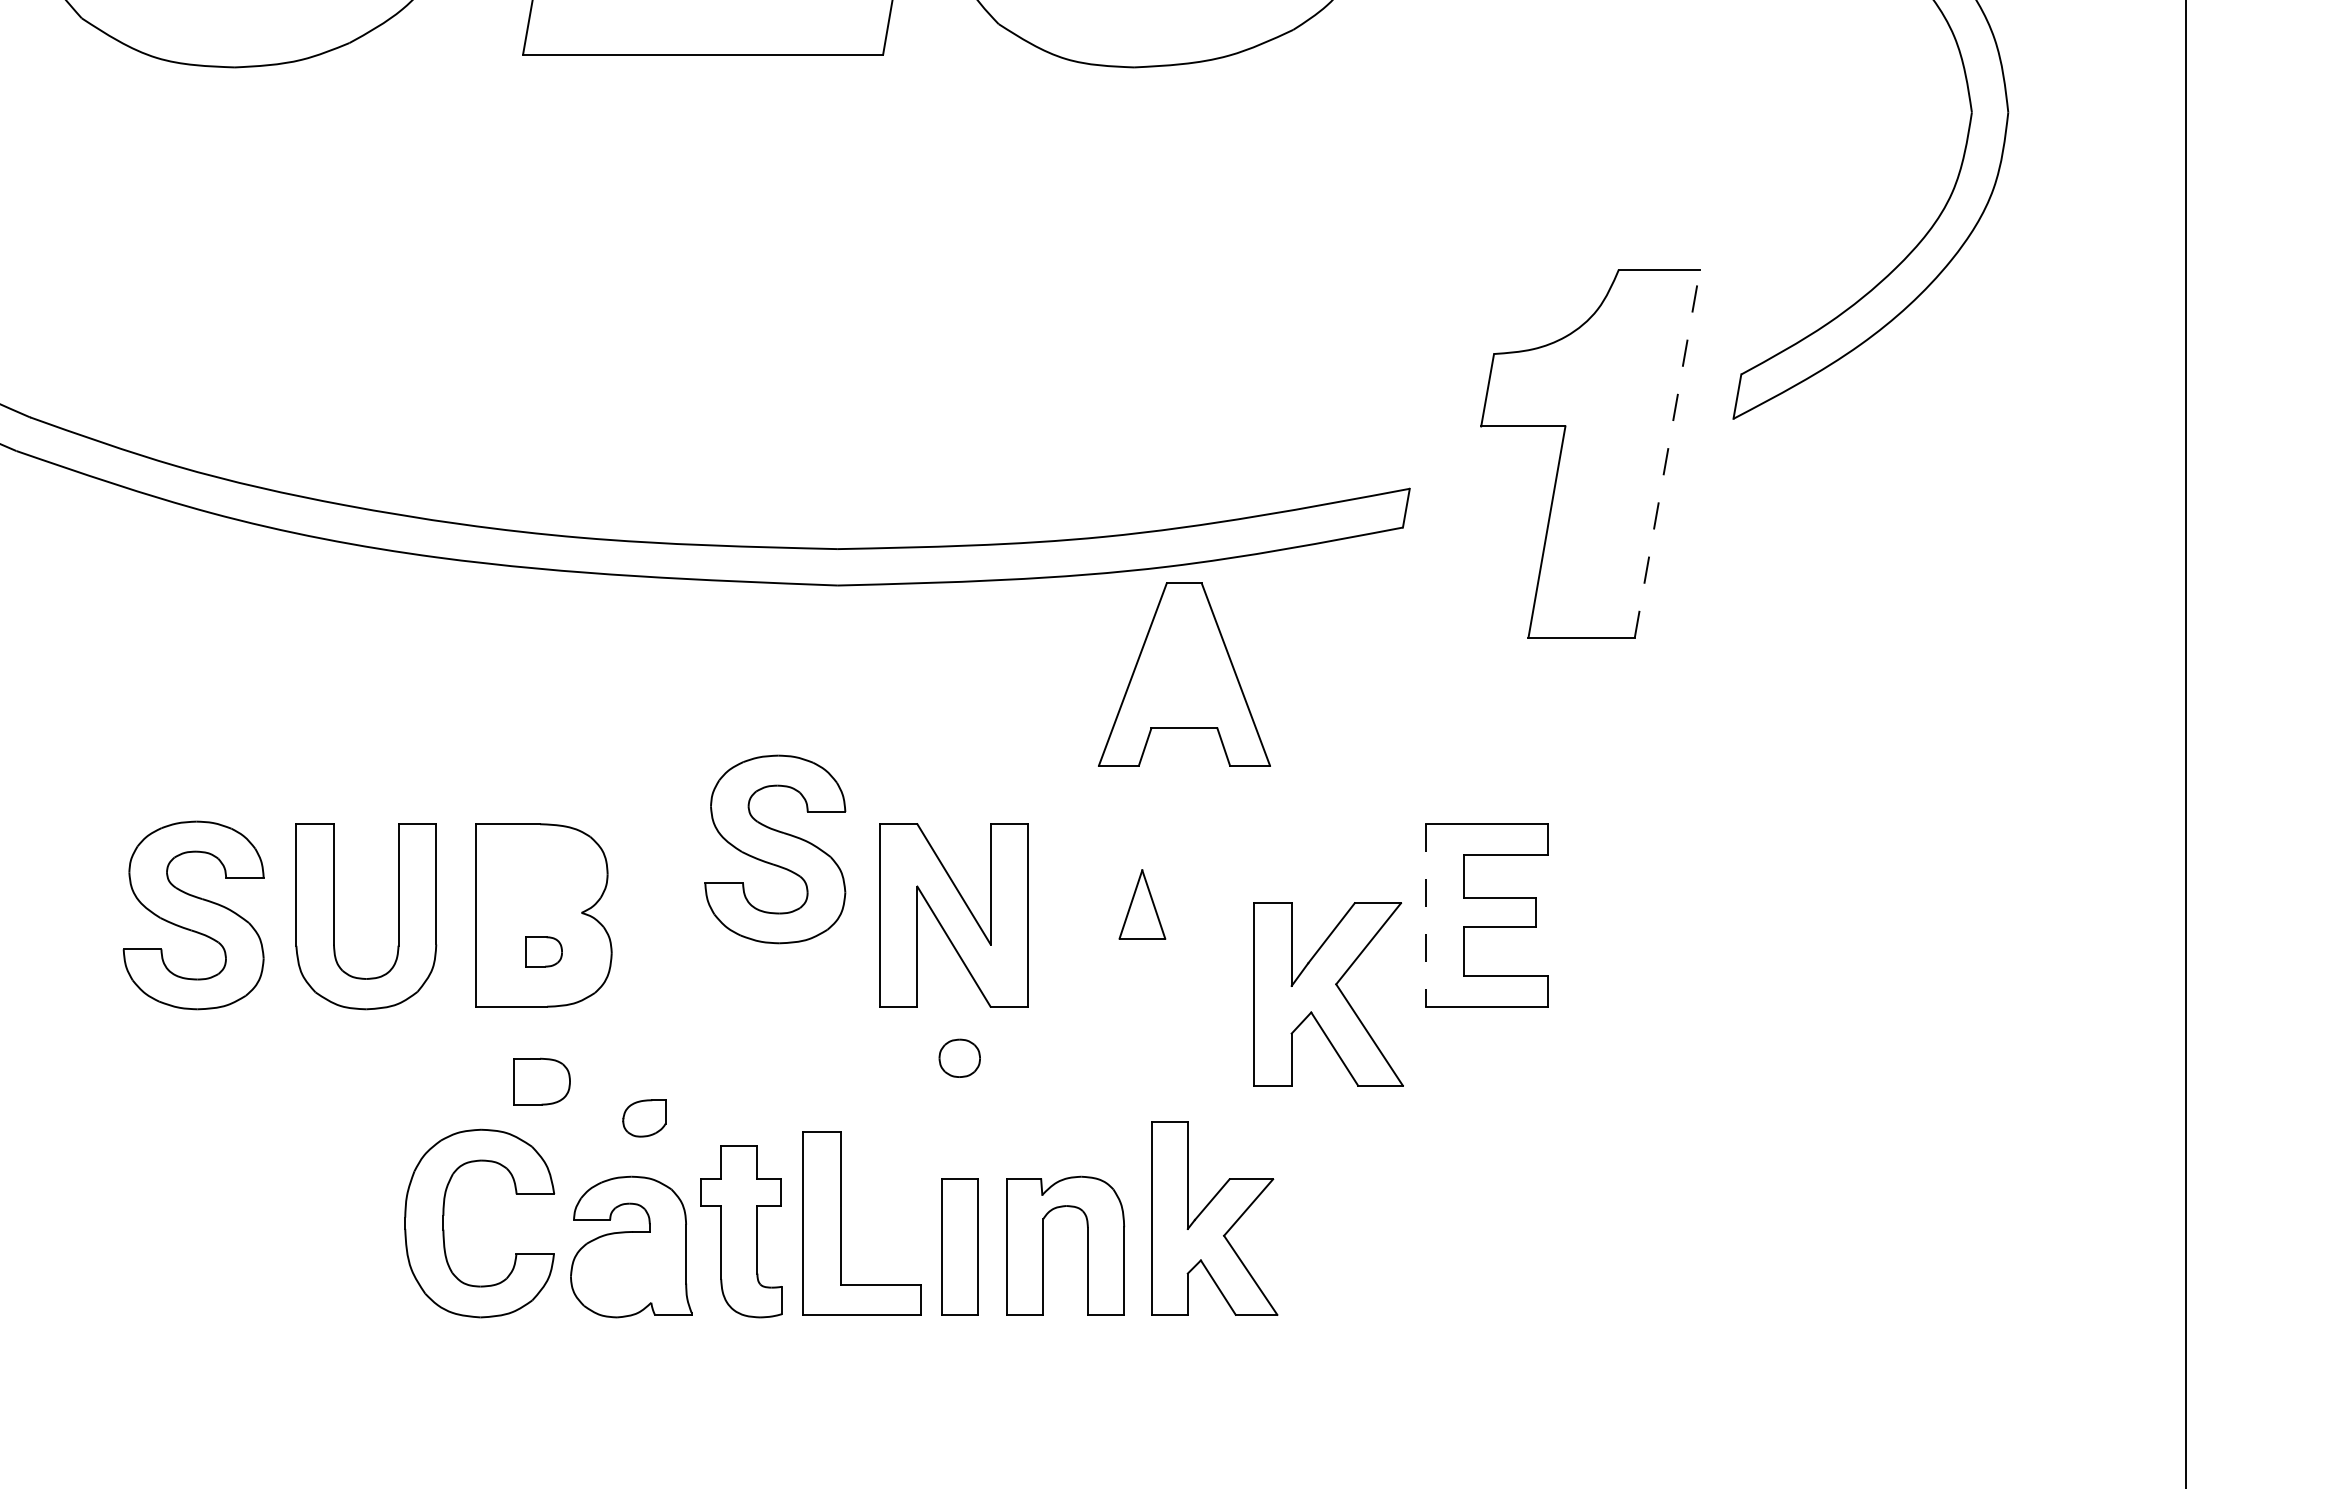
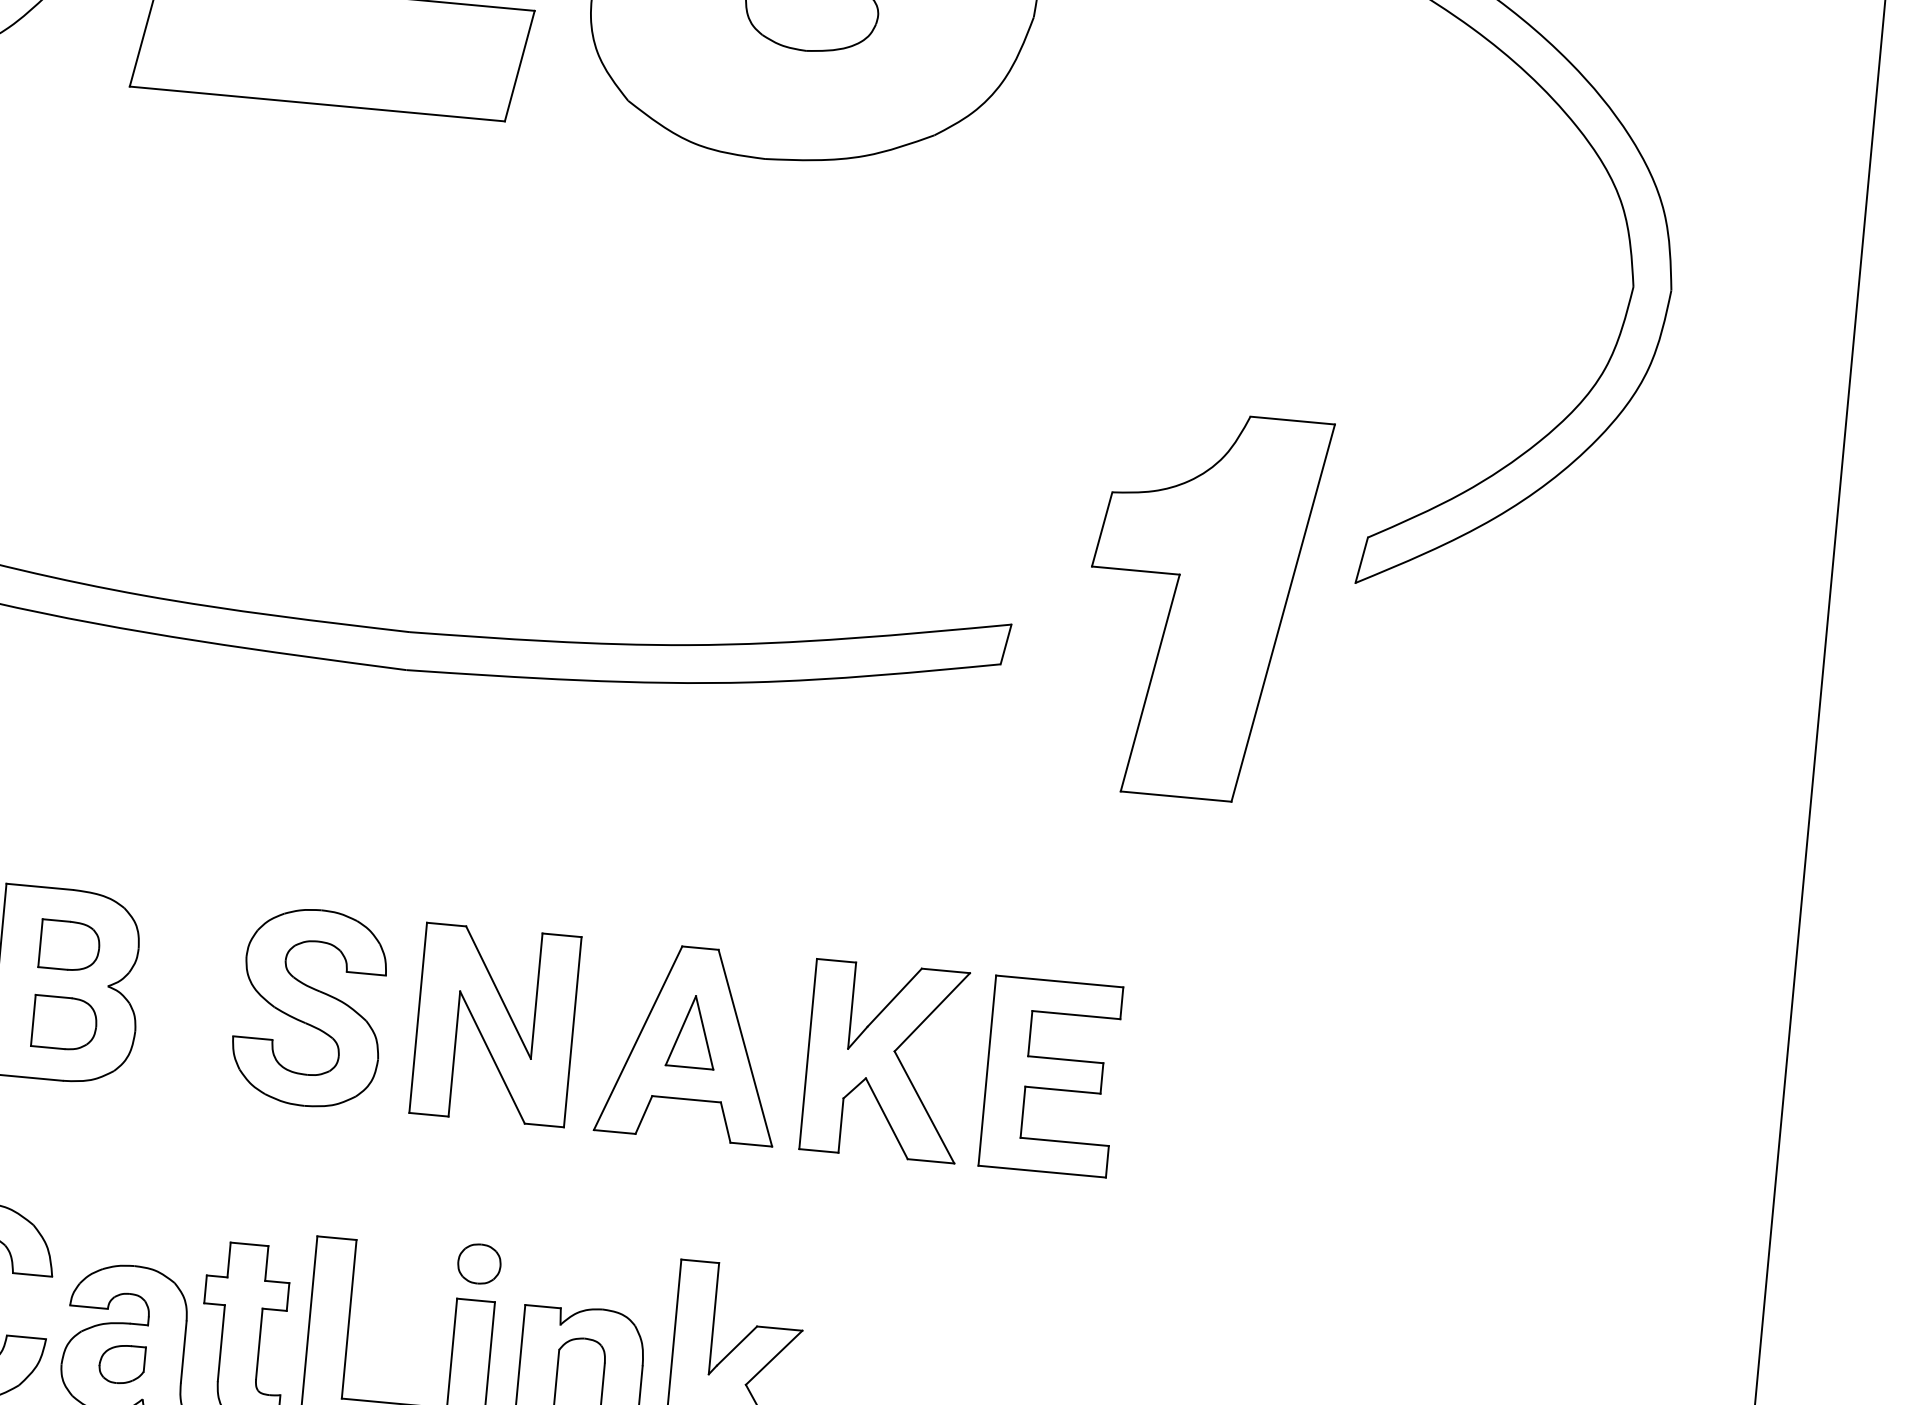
line: (1667, 453) -> (1283, 612), dashed -> solid
part: (1184, 674) -> (691, 1043), moved
part: (775, 849) -> (309, 1007), moved
line: (1426, 915) -> (987, 1070), dashed -> solid
part: (543, 951) -> (64, 1022), size x1.67
part: (1328, 994) -> (885, 1061), moved
part: (959, 1057) -> (479, 1263), moved
part: (541, 1081) -> (69, 945), moved
part: (644, 1118) -> (122, 1364), moved

